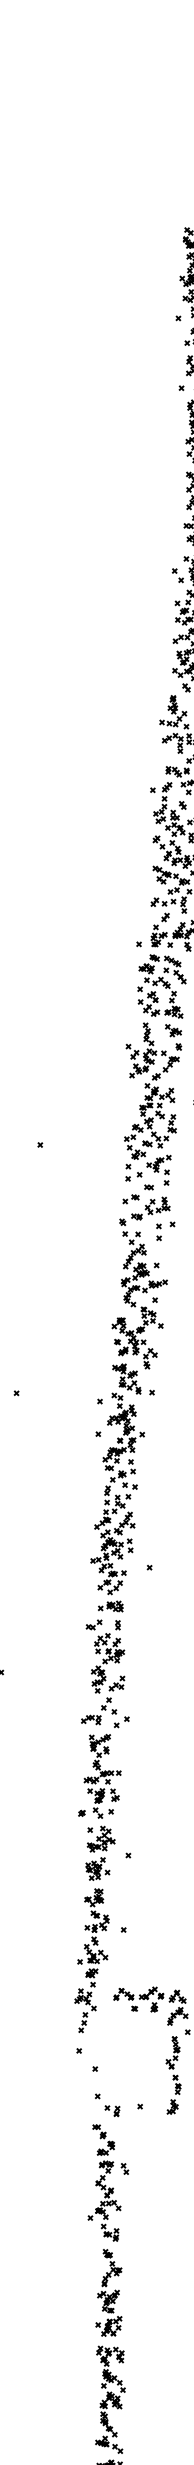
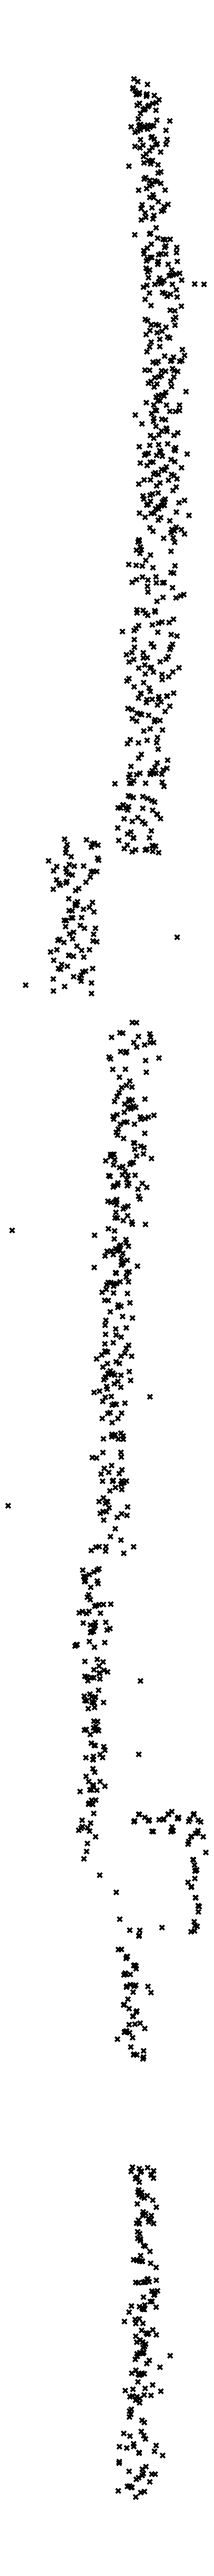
part: (151, 1104) -> (73, 916), moved
part: (95, 1883) -> (92, 1713), moved
part: (109, 2293) -> (139, 2112), removed

